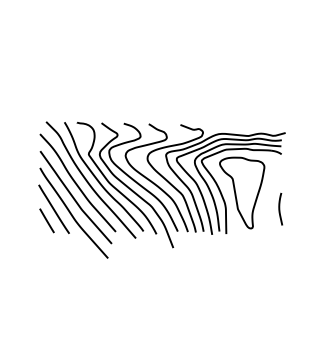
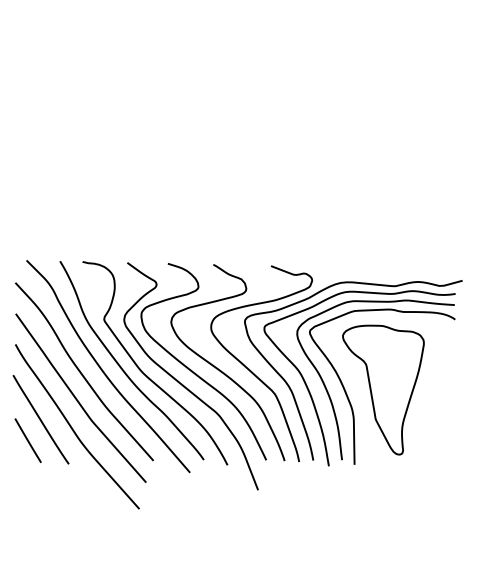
curve: (280, 208) -> (453, 418), removed

